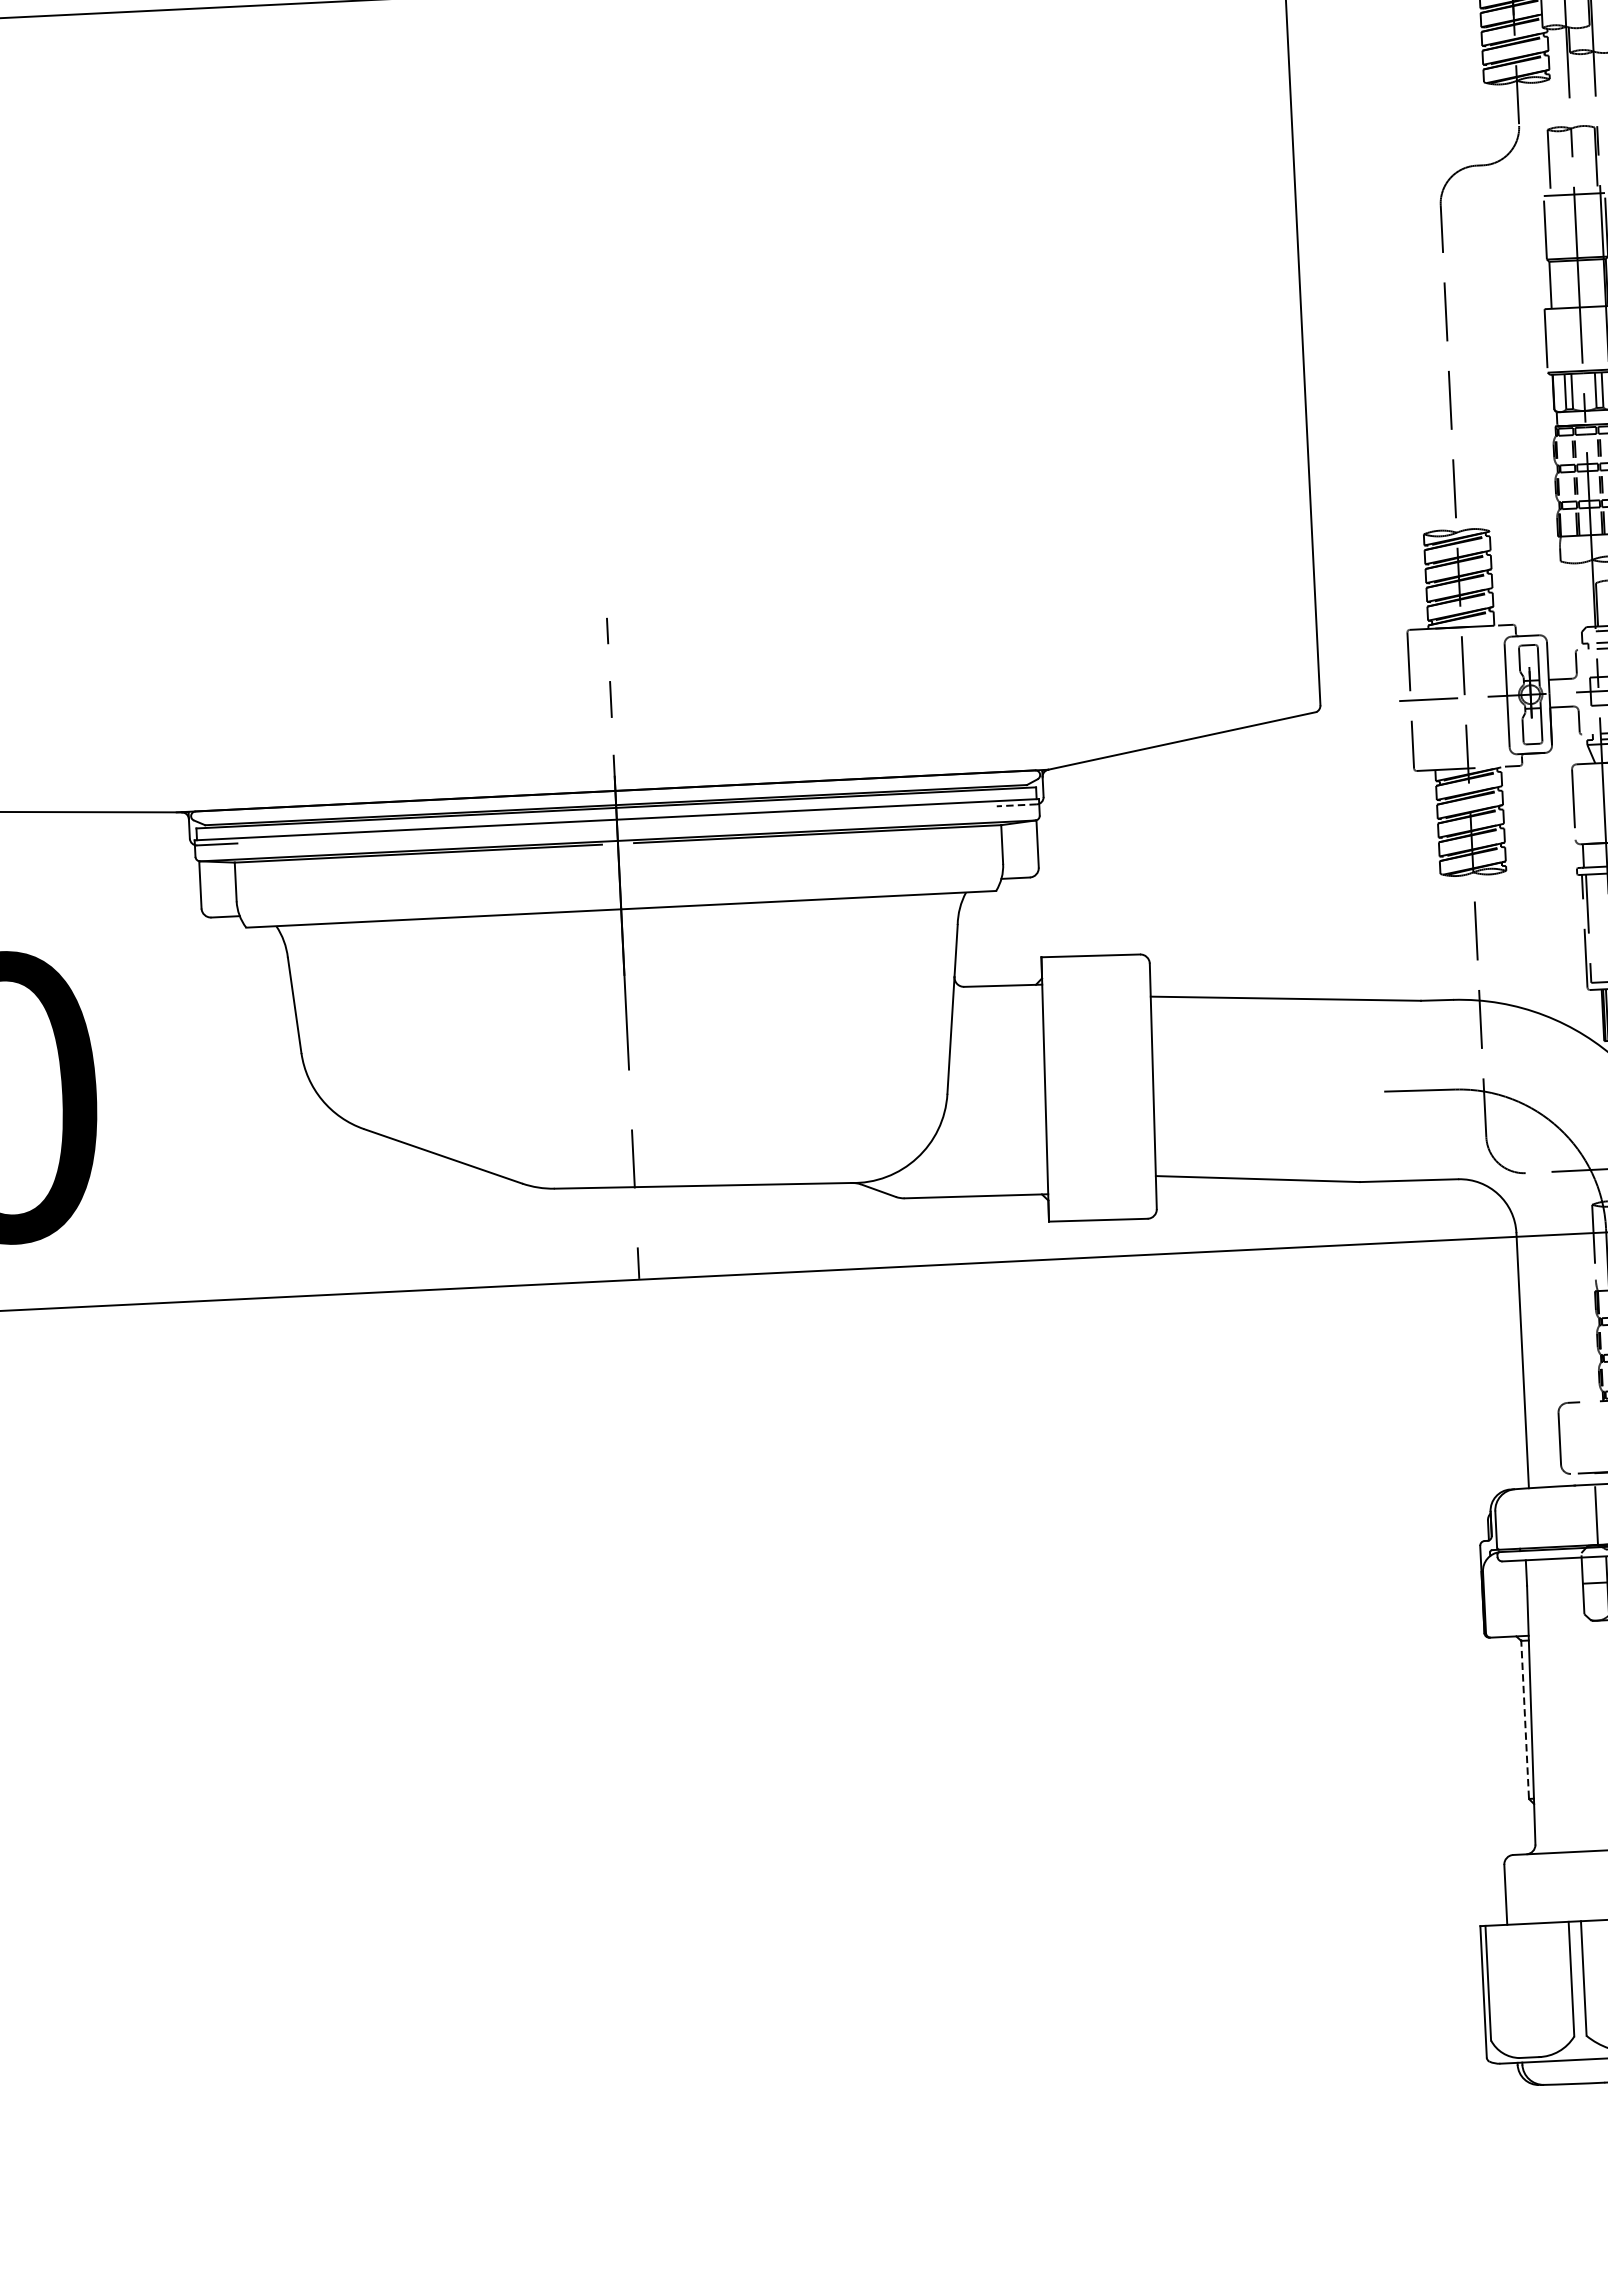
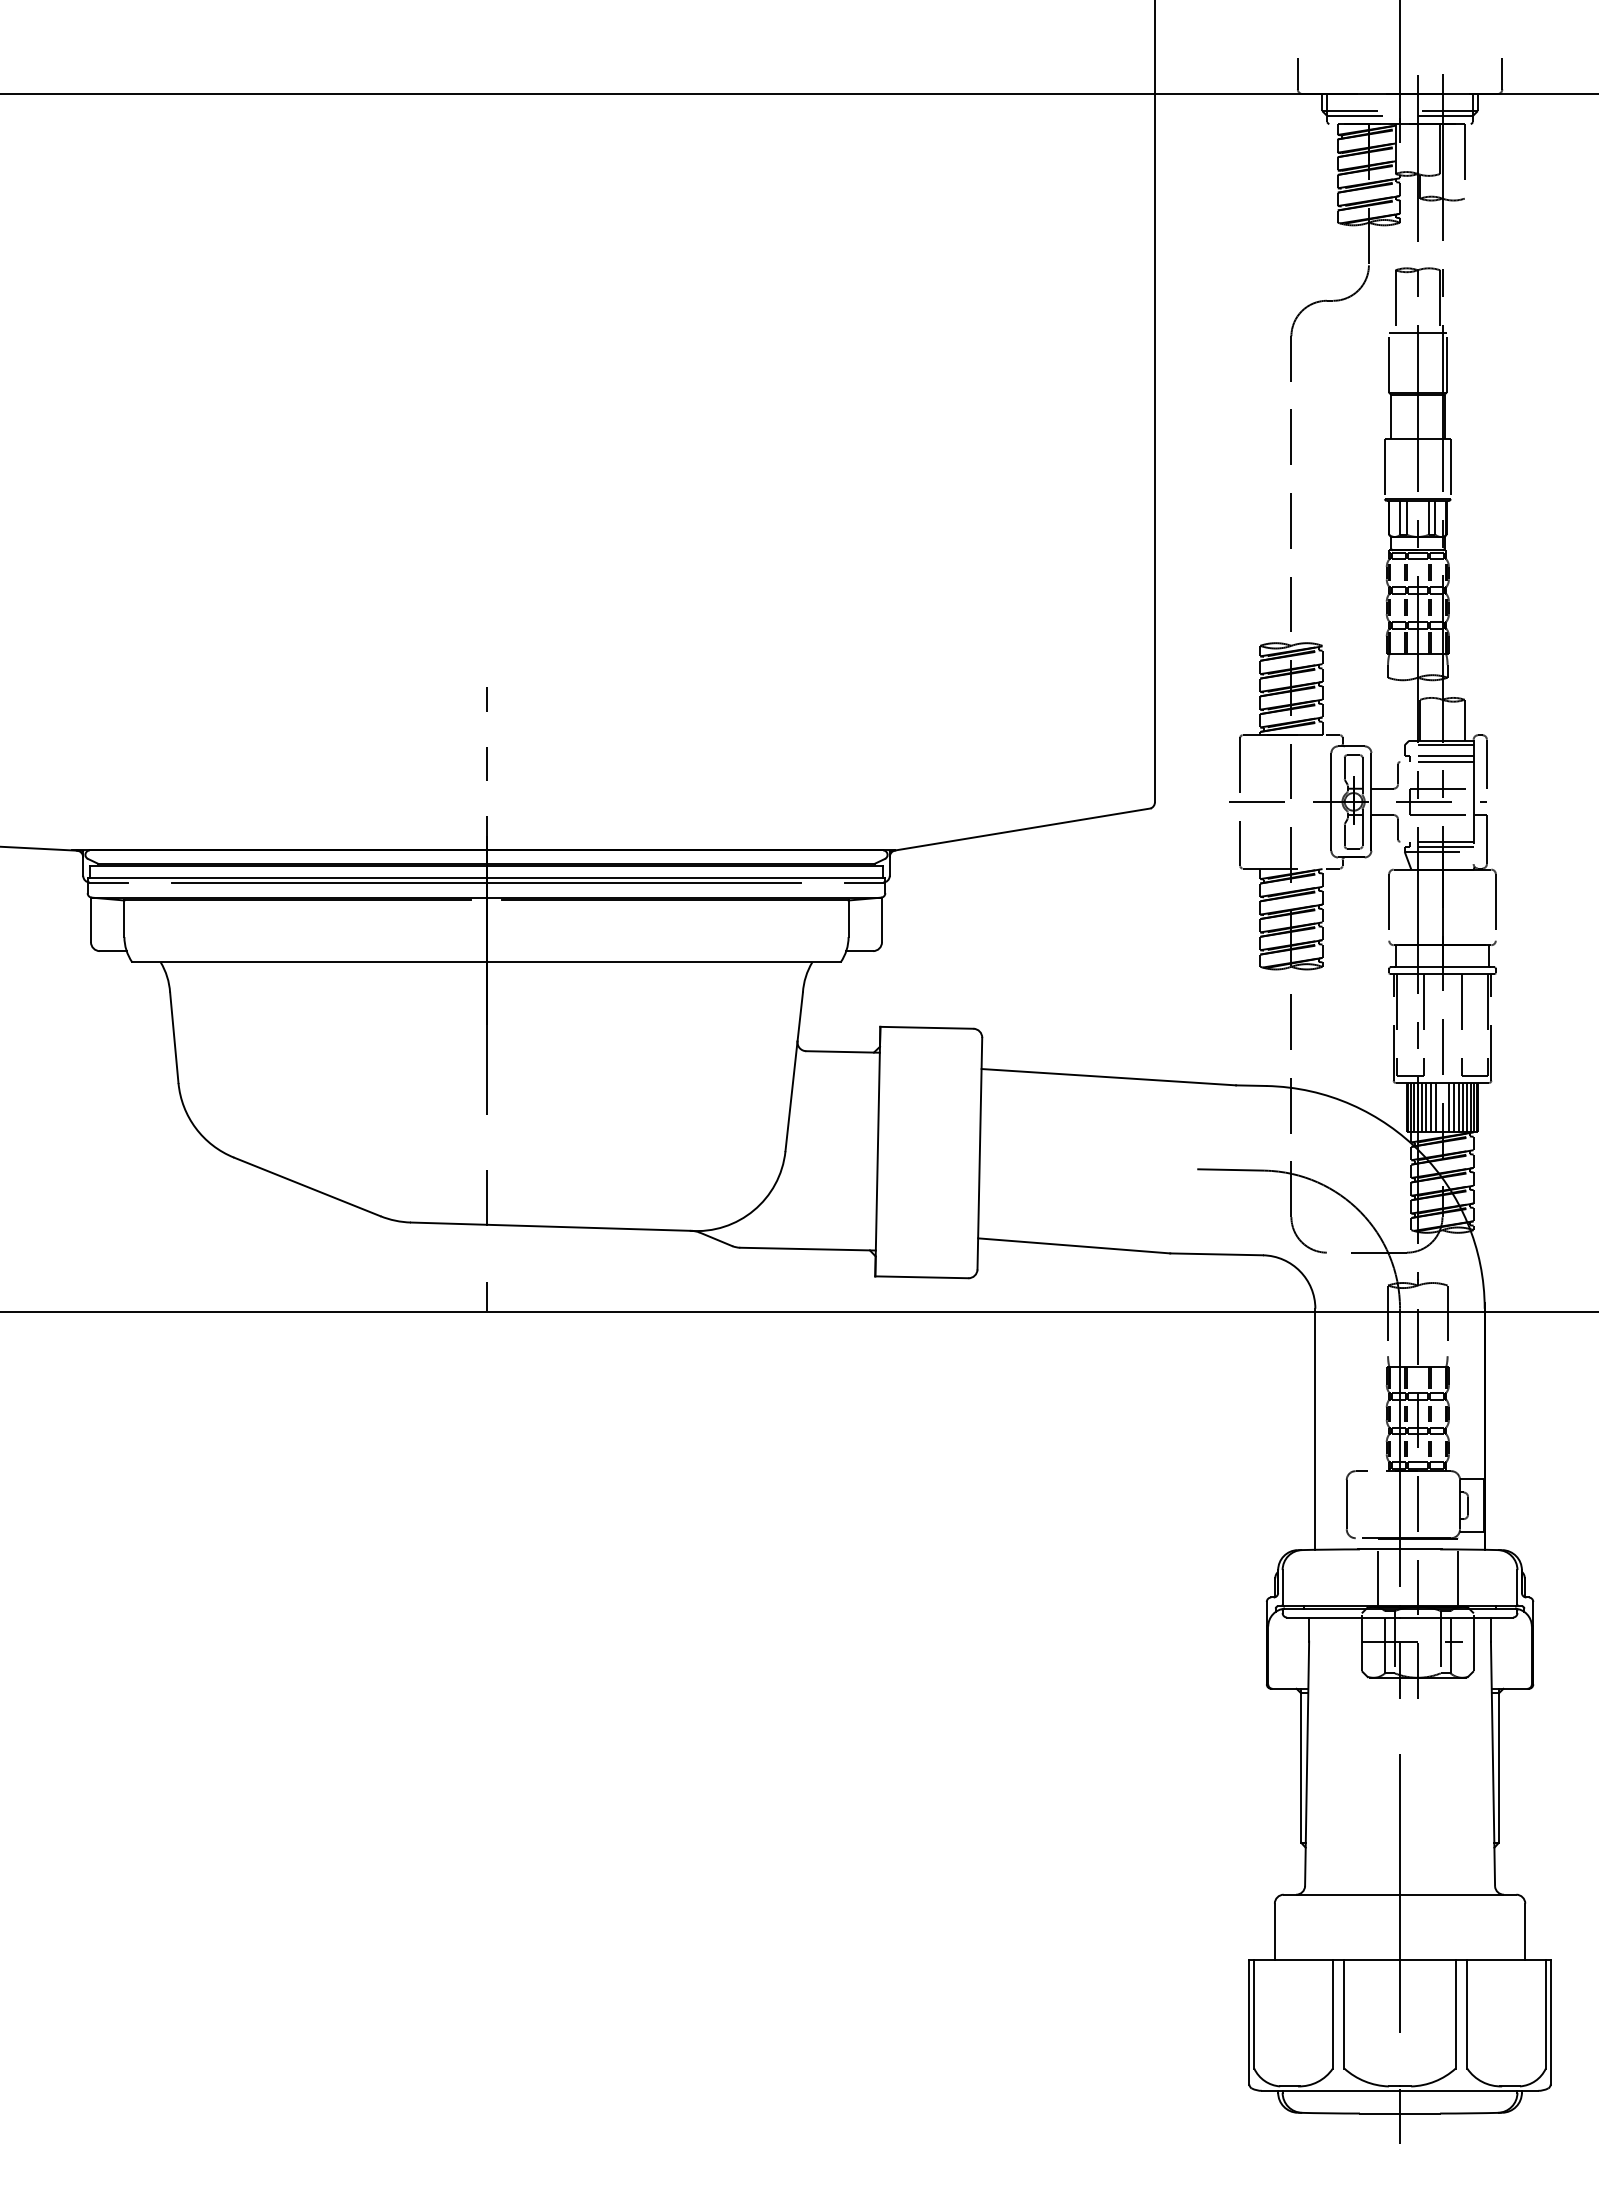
line: (1017, 805) -> (864, 882), dashed -> solid
line: (617, 824) -> (486, 882), added
line: (1525, 1716) -> (1301, 1764), dashed -> solid

